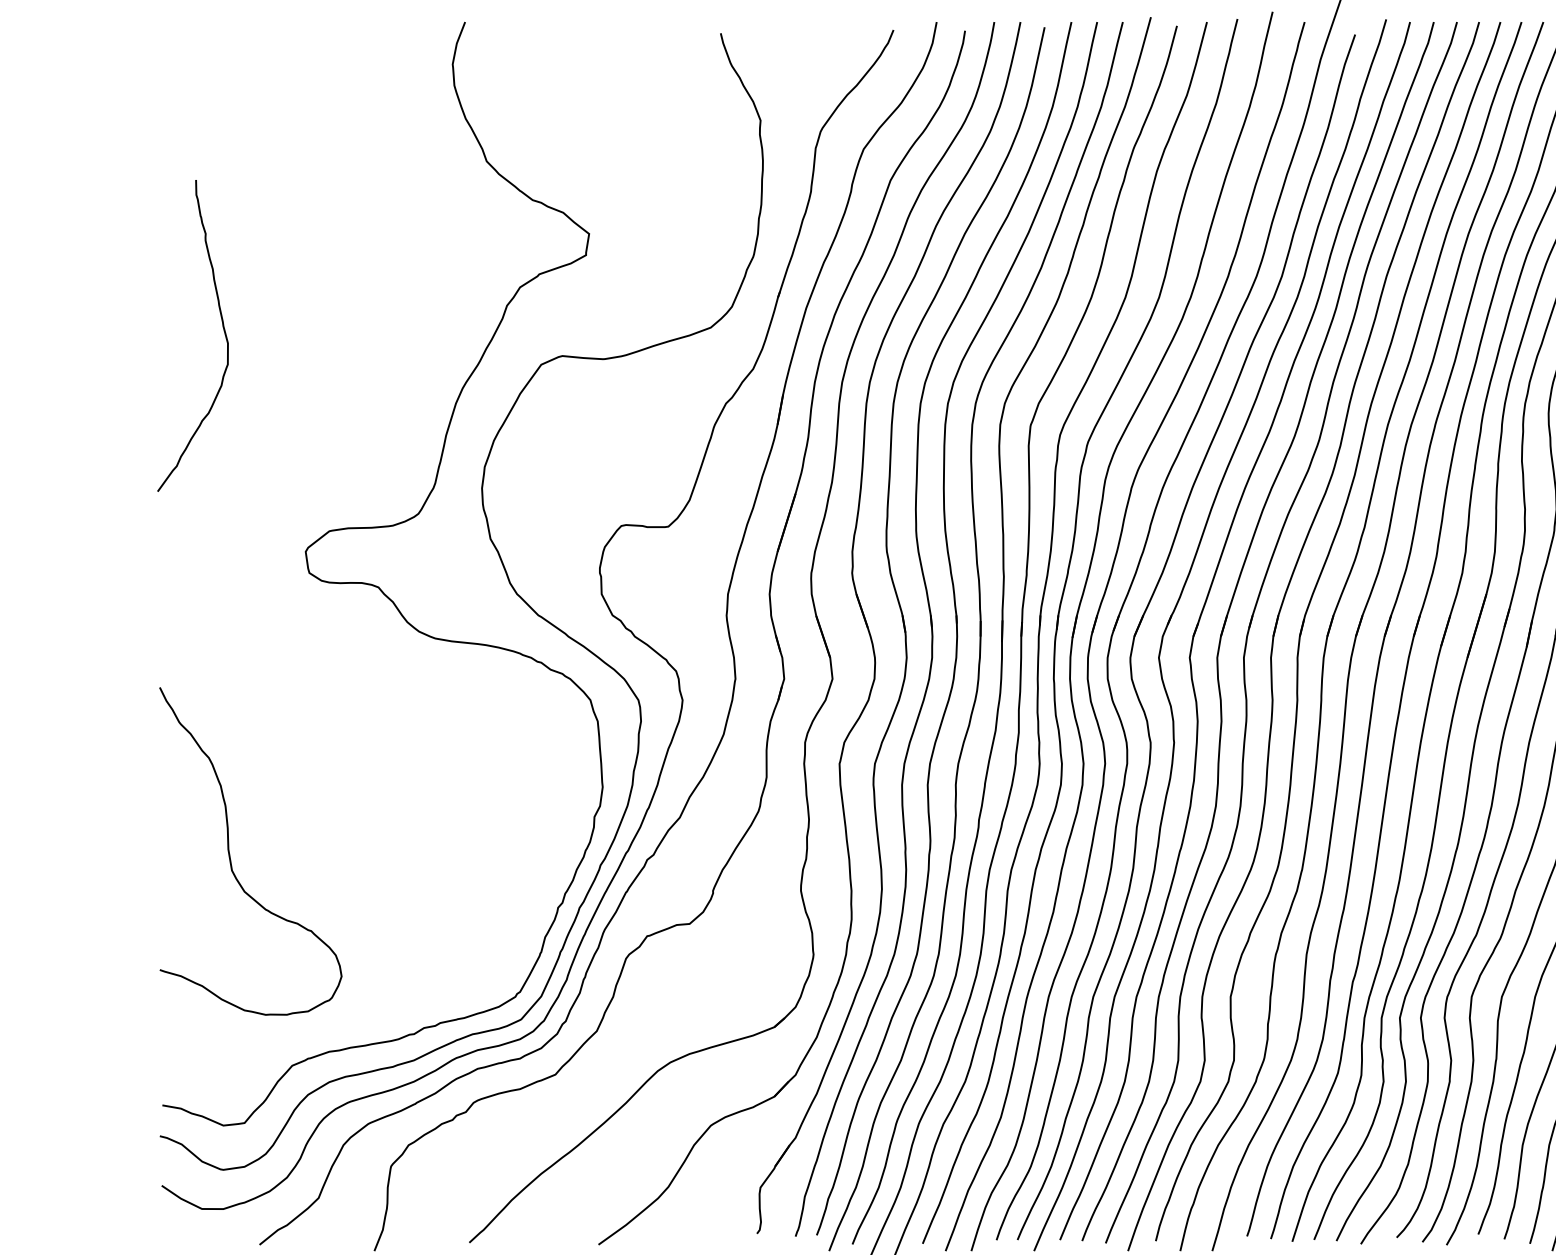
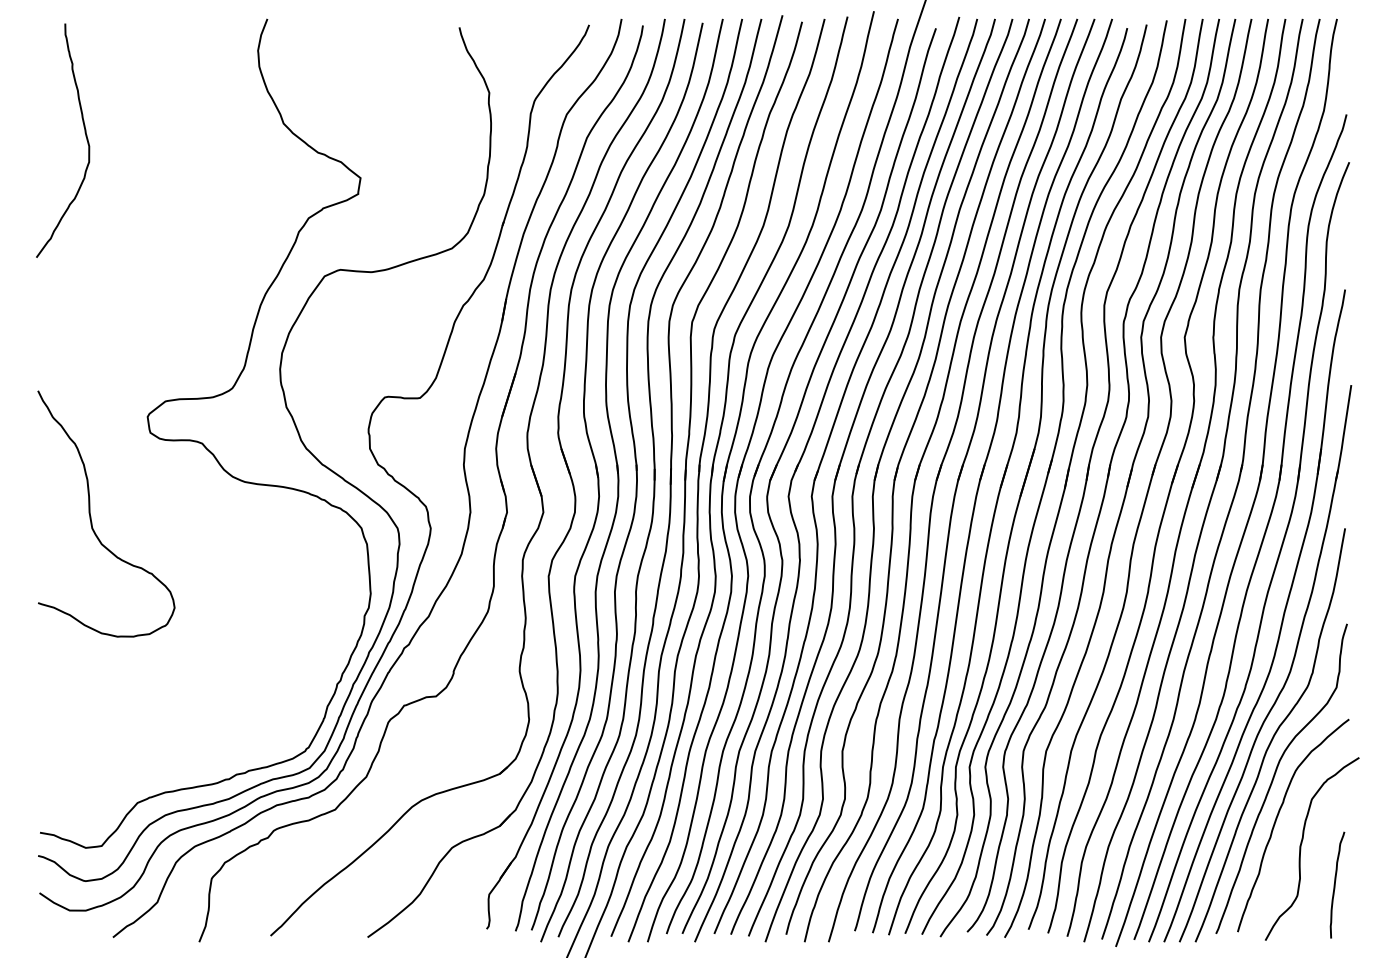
curve: (222, 330) -> (85, 136), moved
curve: (230, 854) -> (91, 516), moved

